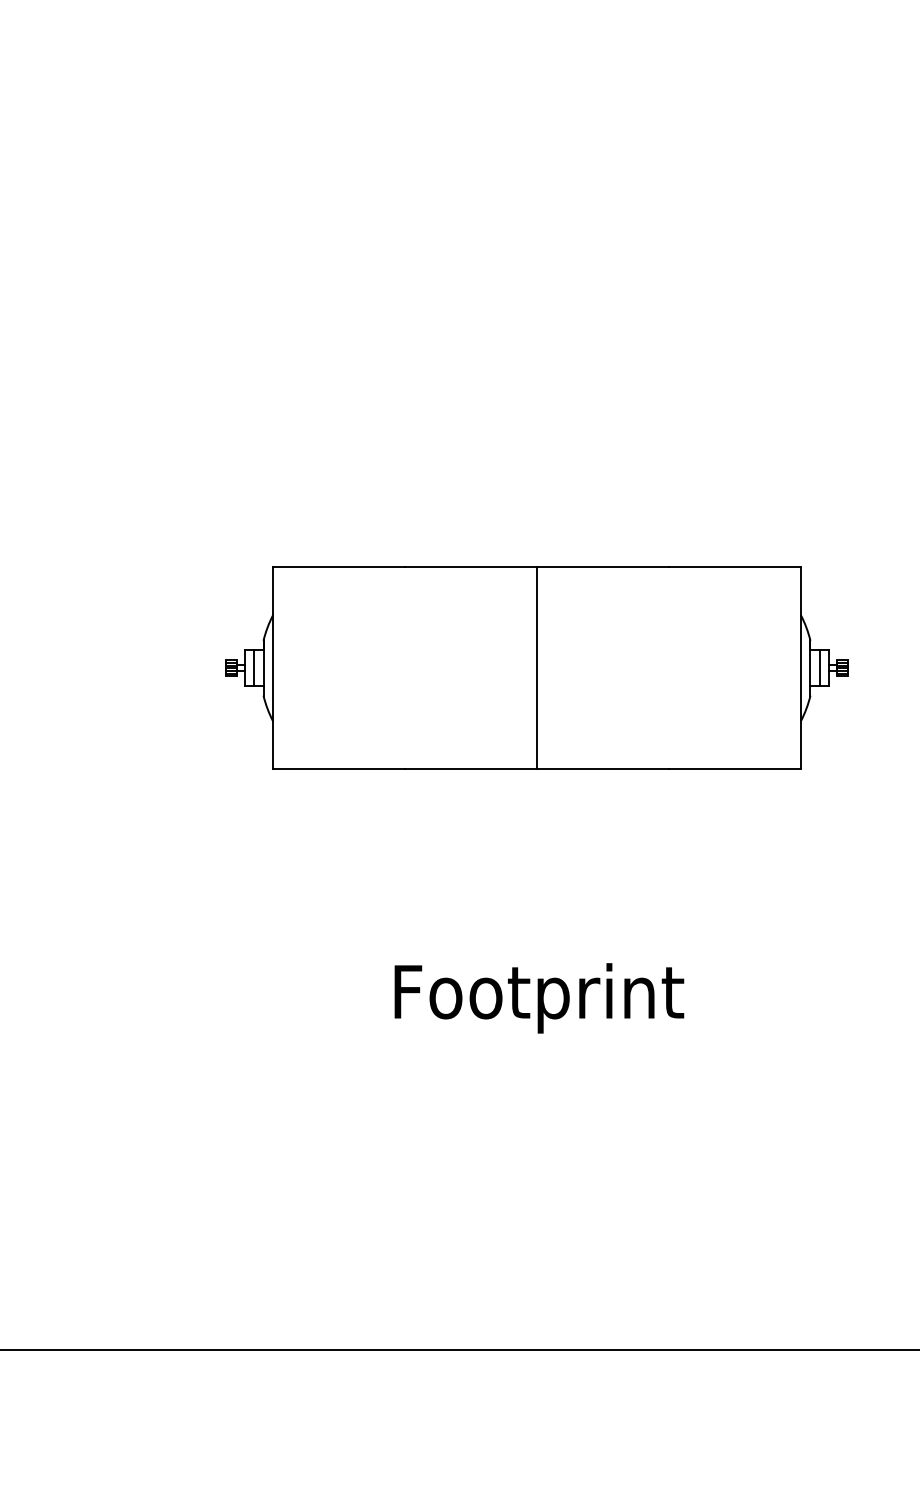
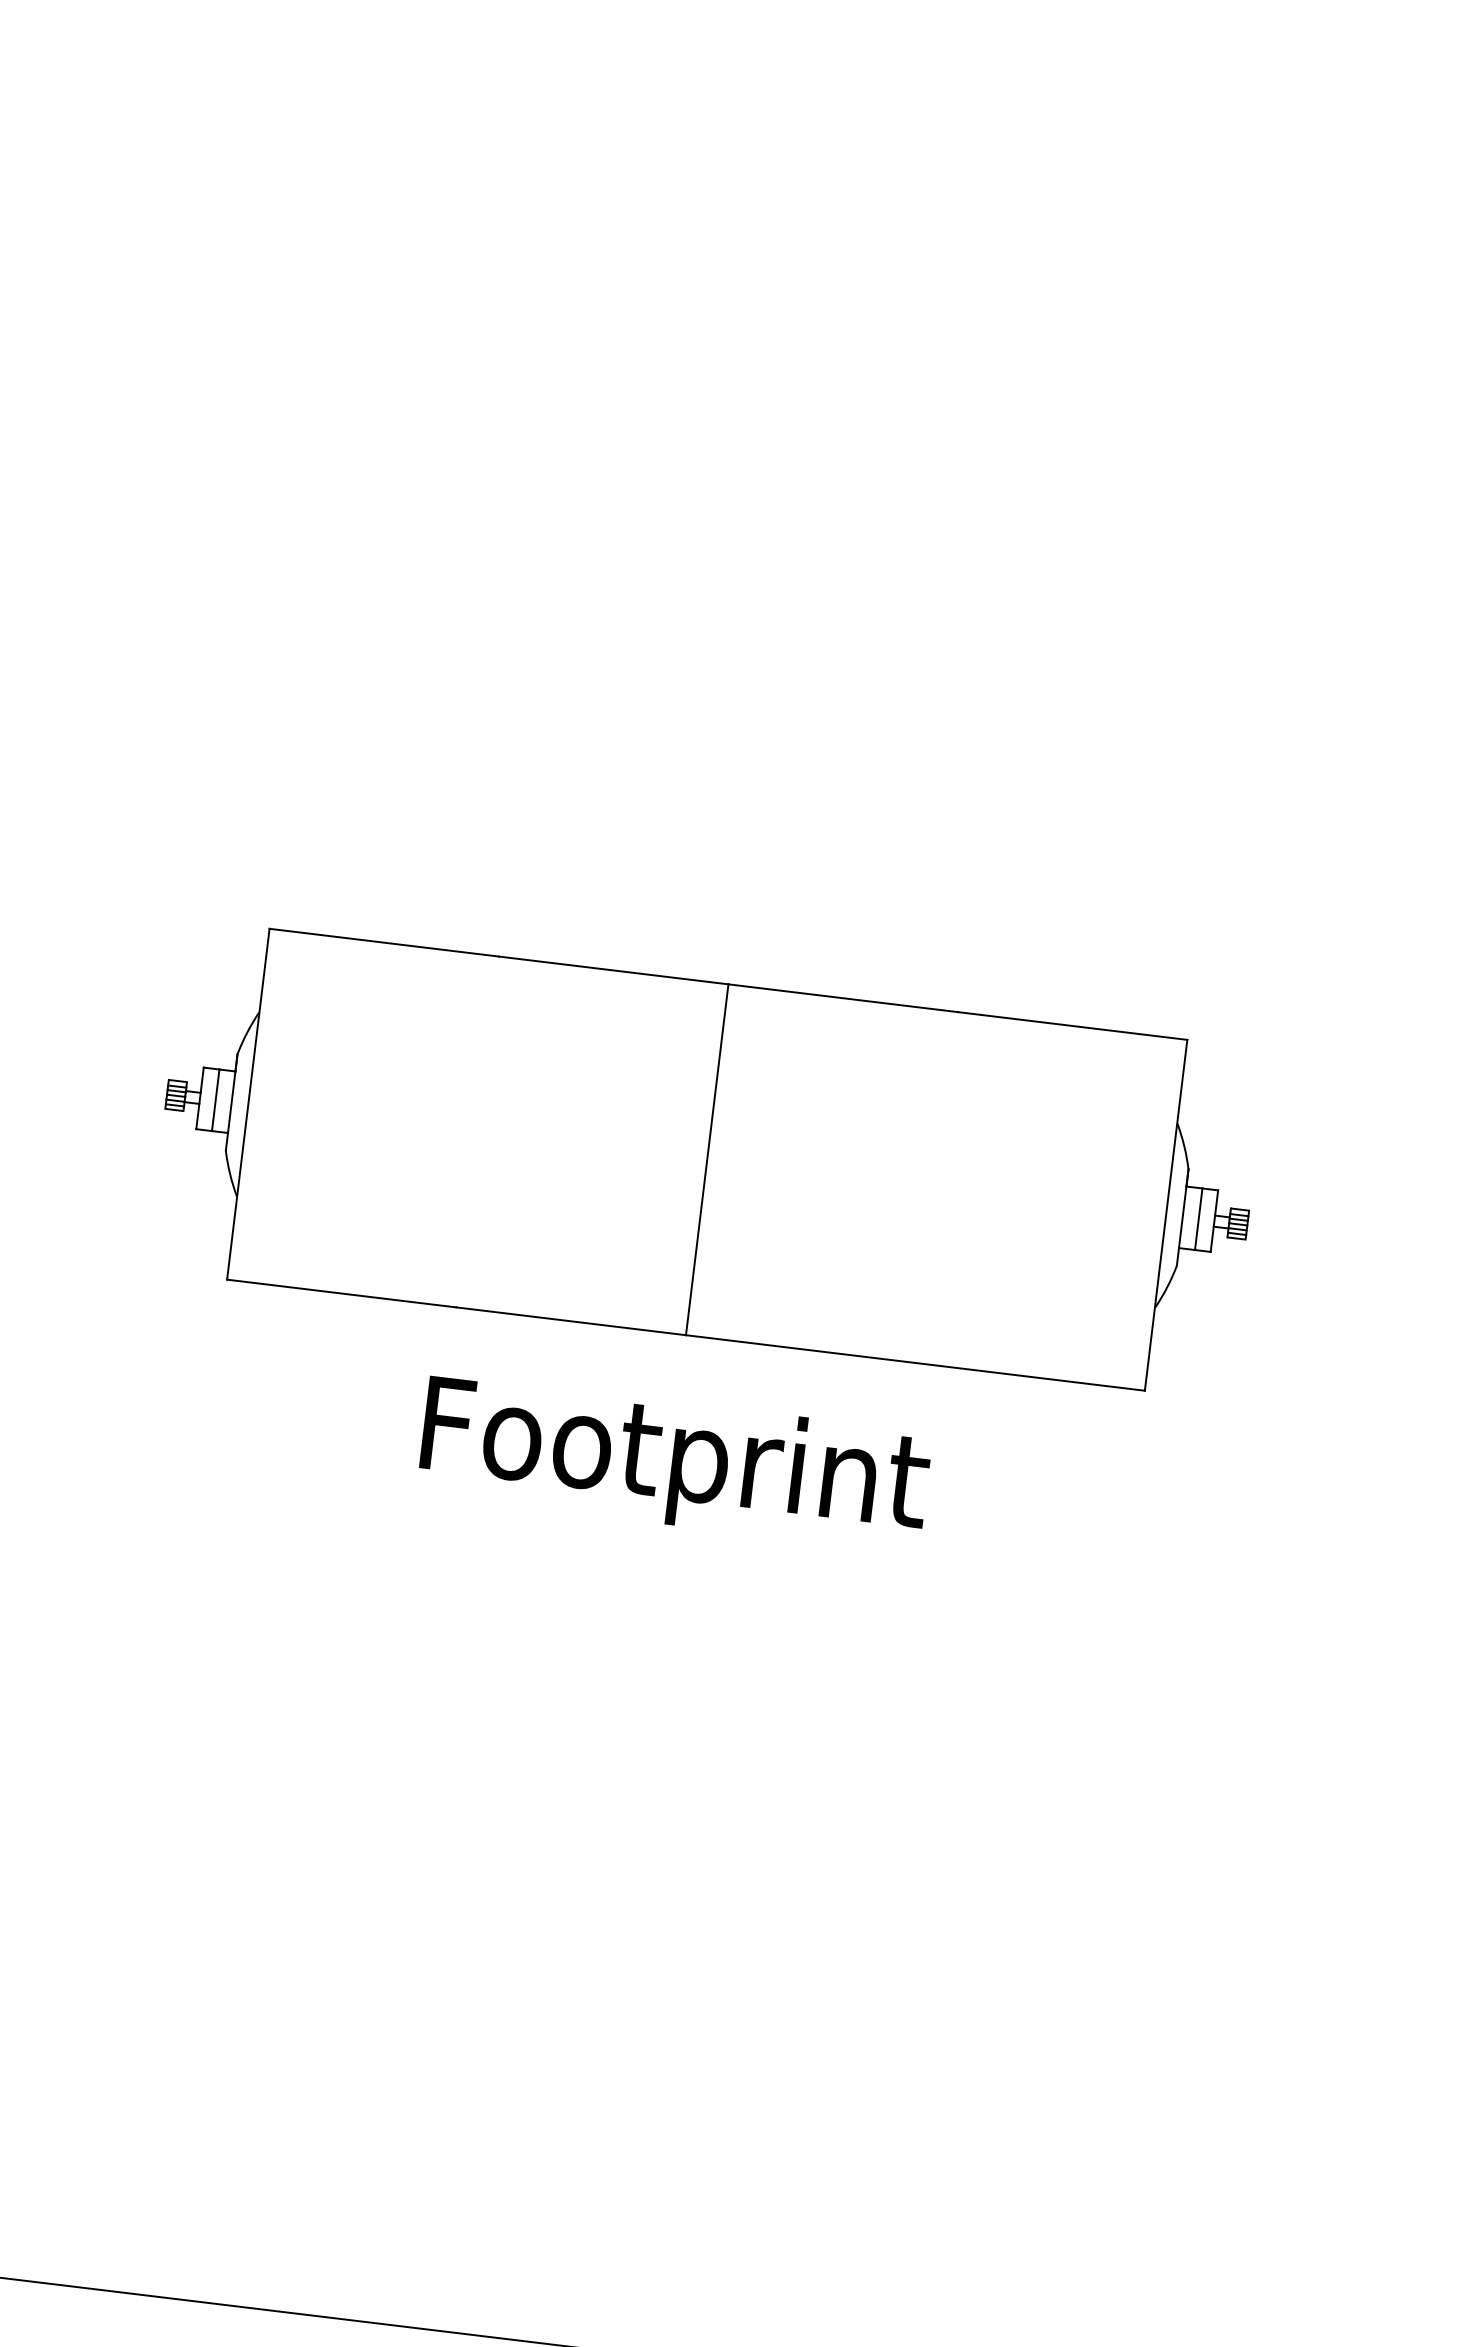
text: (539, 998) -> (674, 1463), moved

